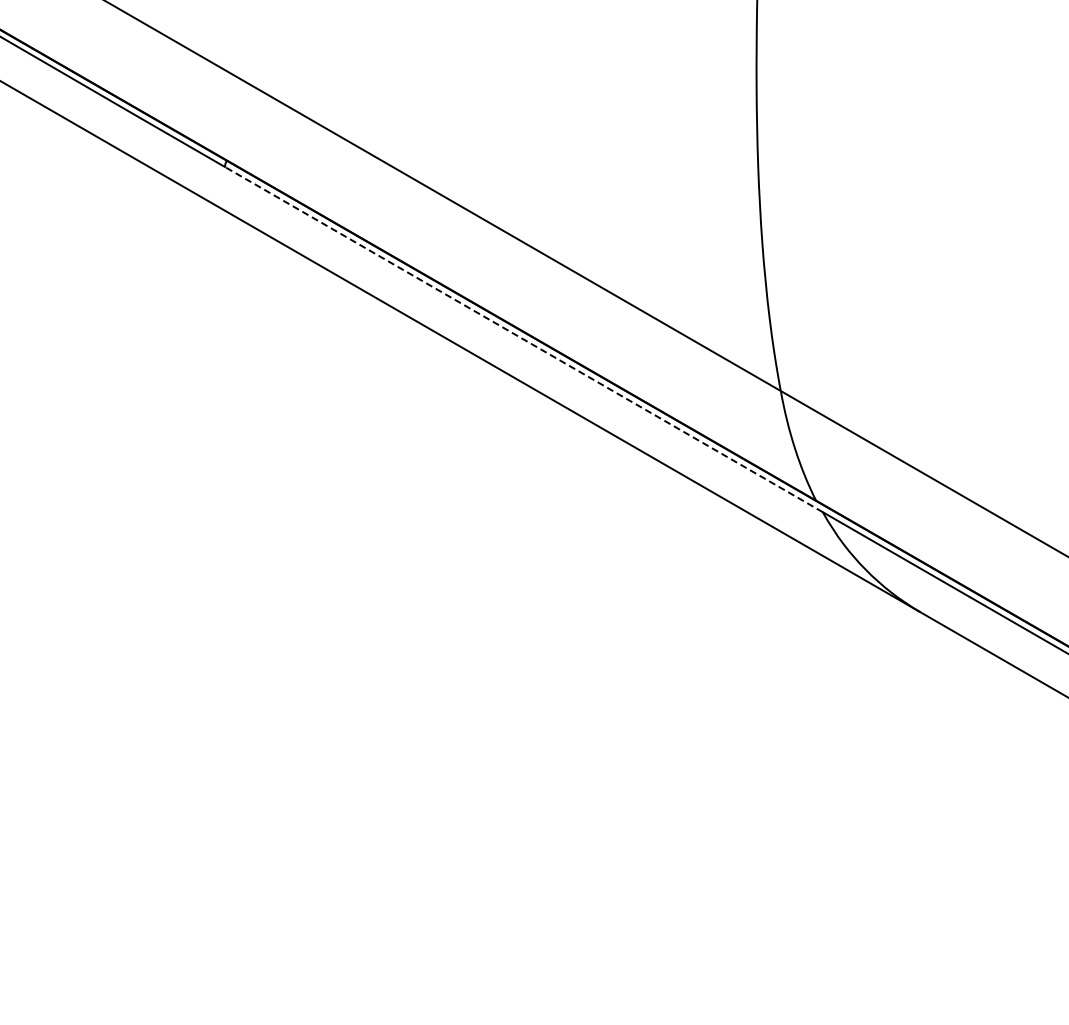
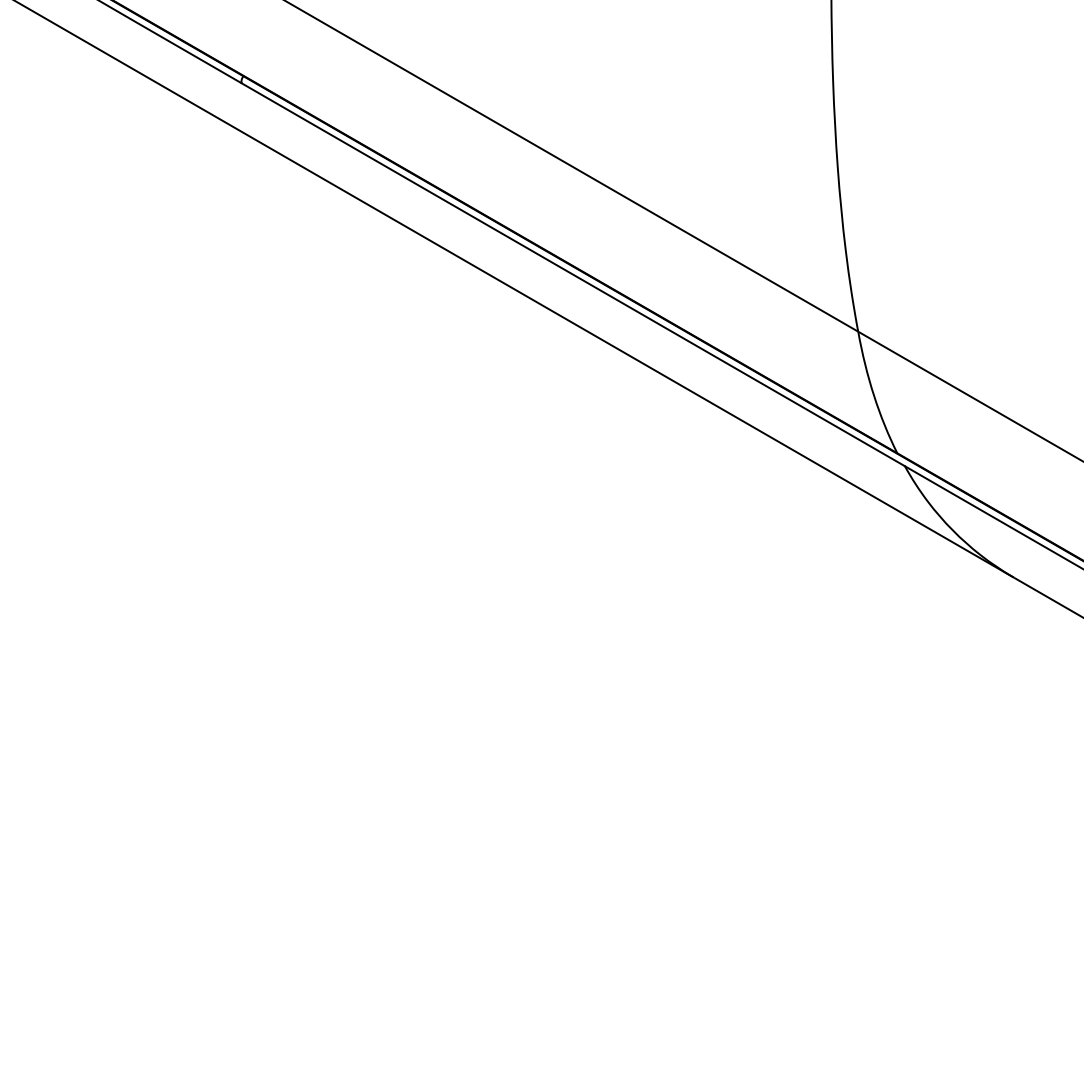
line: (524, 339) -> (573, 274), dashed -> solid

